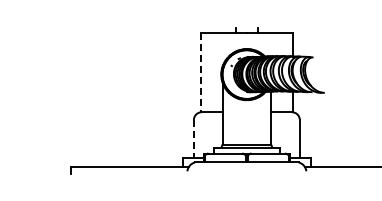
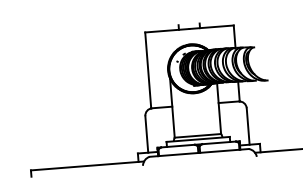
line: (200, 72) -> (148, 70), dashed -> solid
line: (193, 139) -> (146, 134), dashed -> solid

